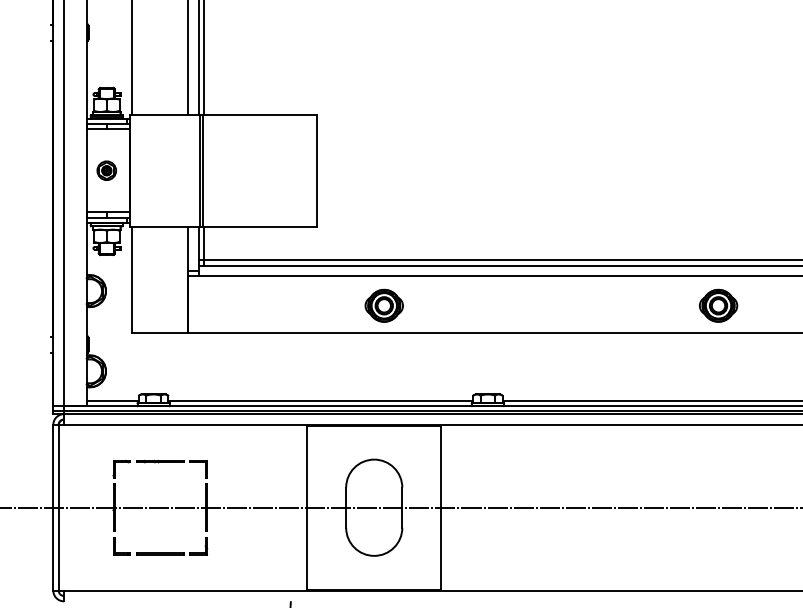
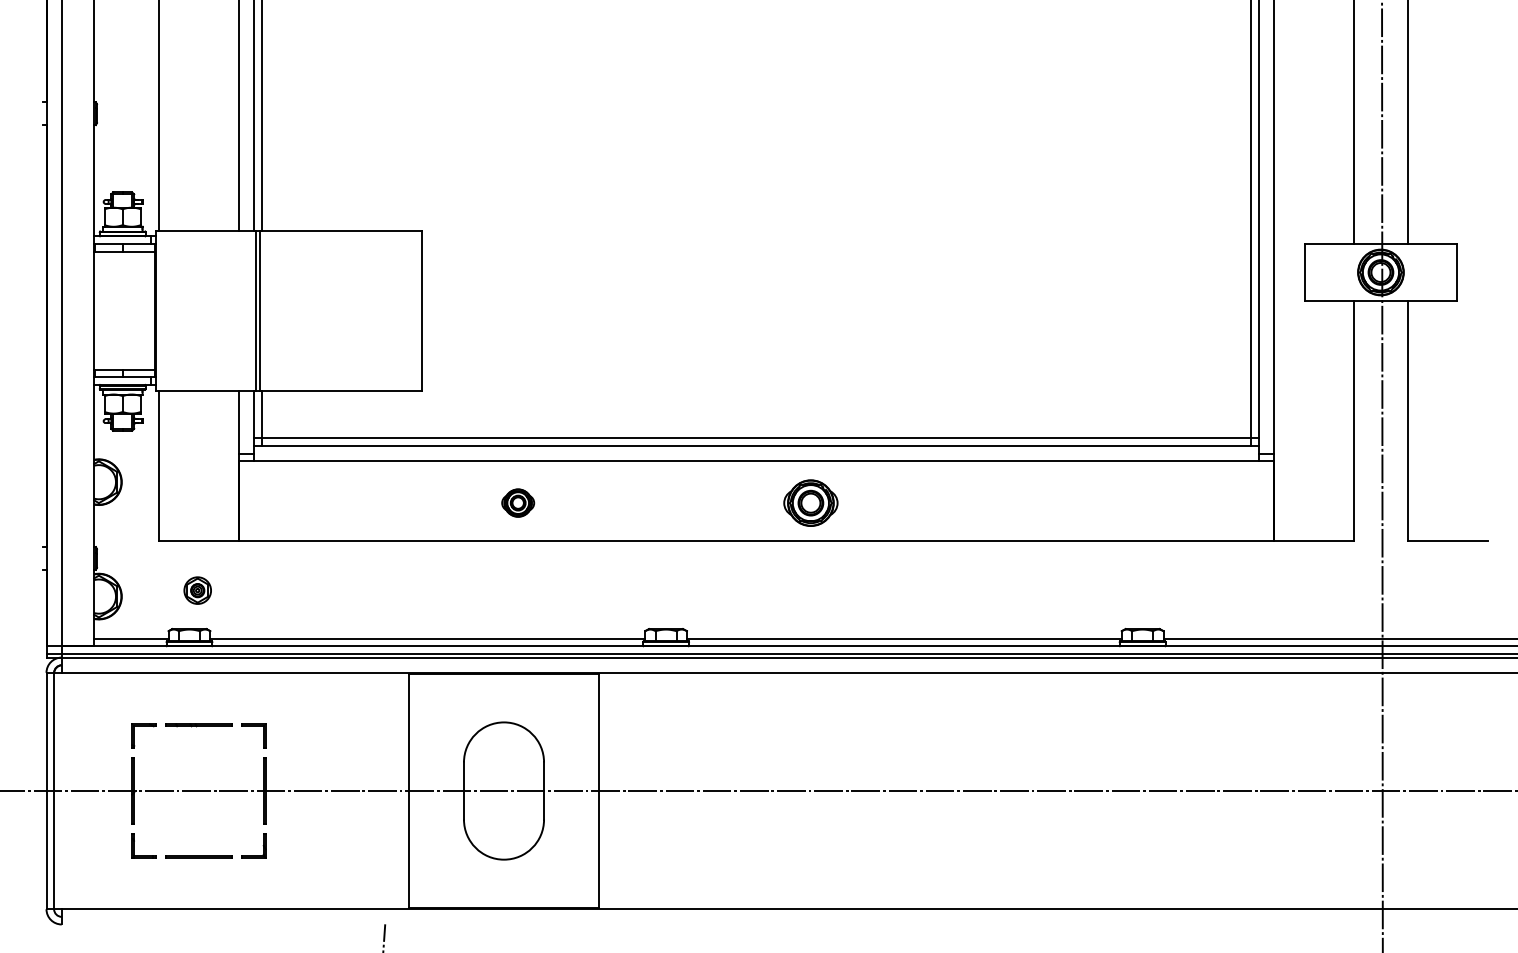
part: (106, 170) -> (197, 590), moved
part: (383, 305) -> (517, 502), size x0.6
part: (718, 305) -> (810, 502), moved

